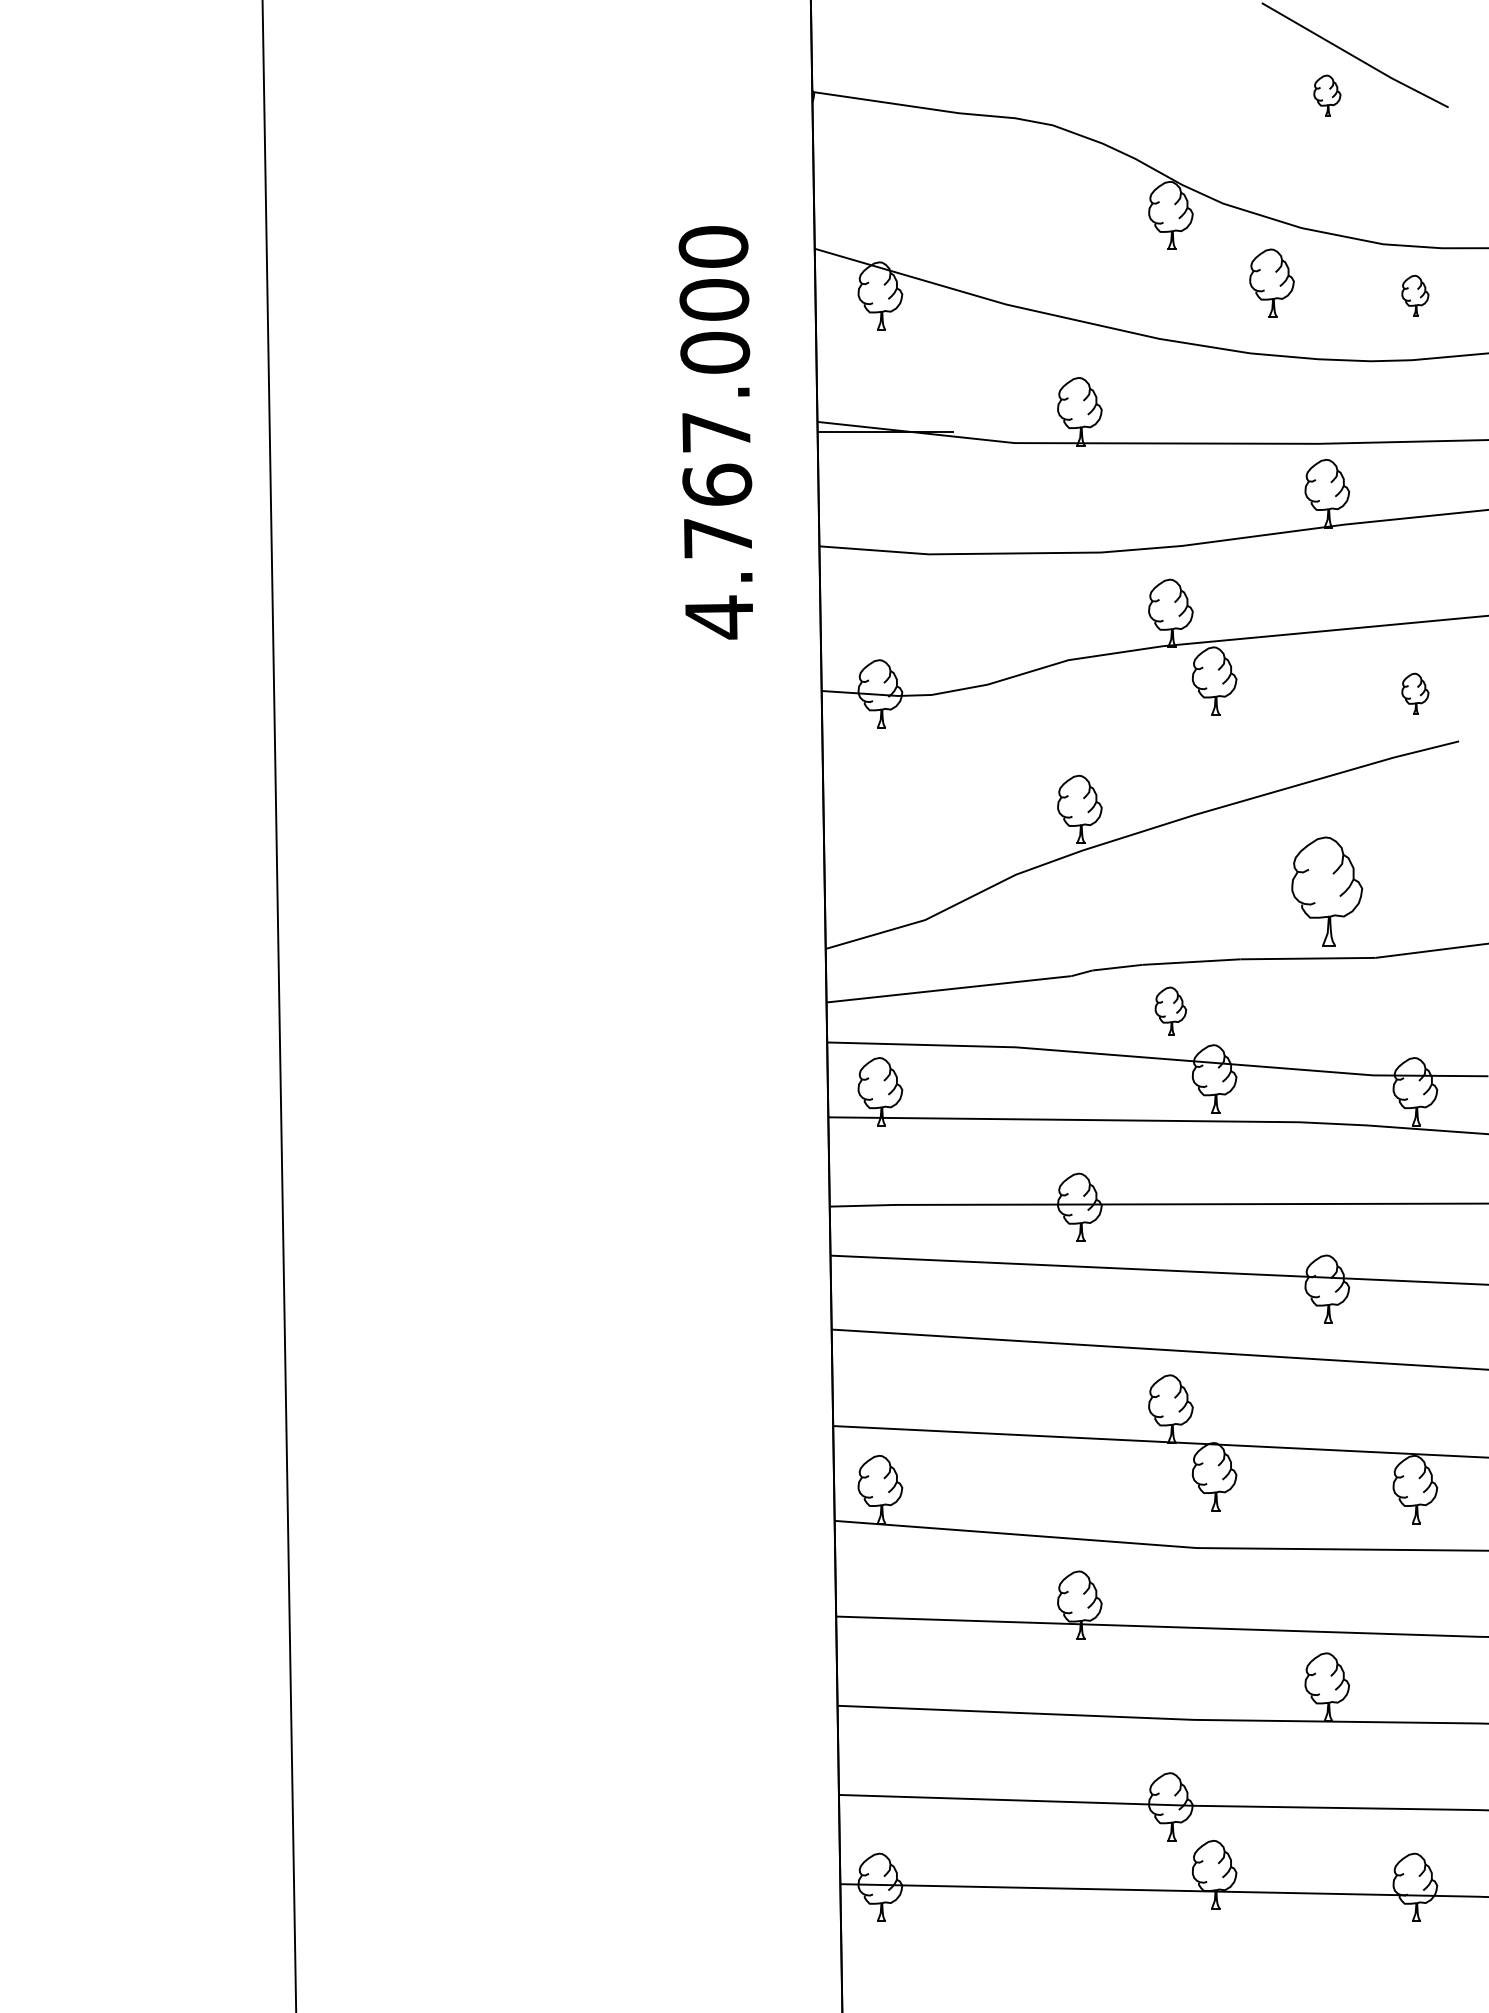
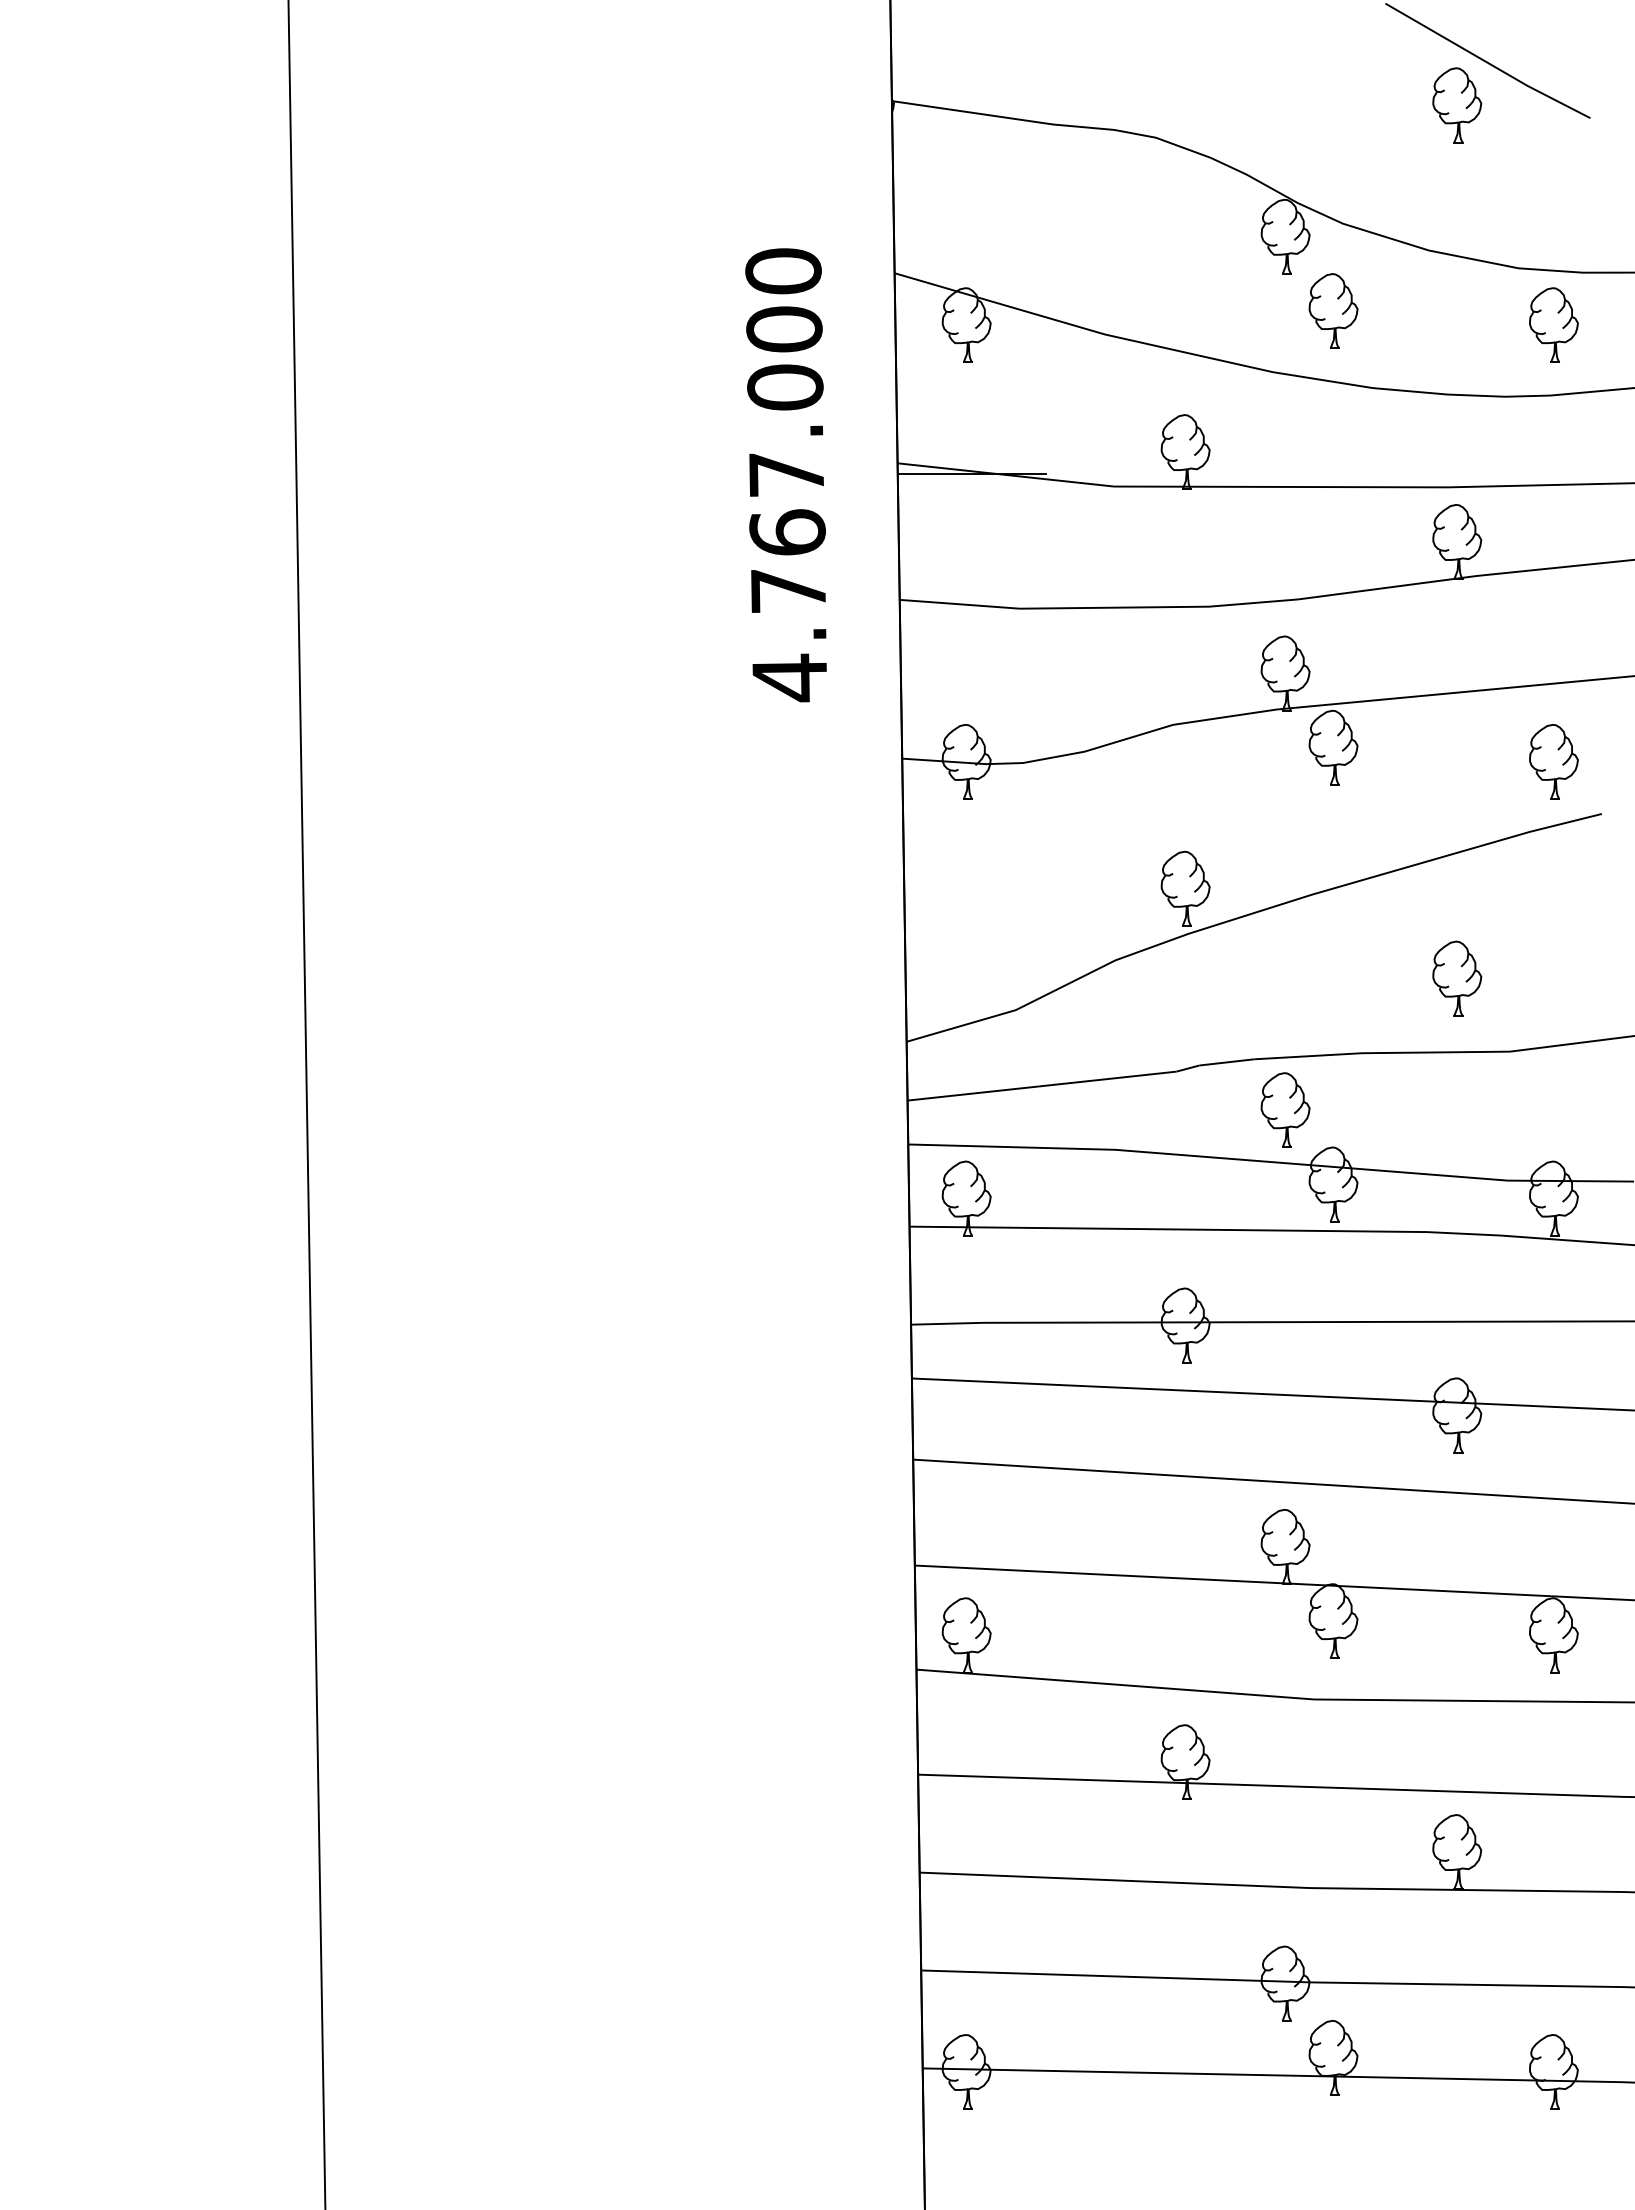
part: (1327, 95) -> (1457, 105), size x1.67
part: (1271, 282) -> (1333, 310), moved
part: (1414, 295) -> (1553, 324), size x1.67
part: (1414, 693) -> (1553, 761), size x1.67
part: (1327, 891) -> (1457, 978), size x0.62
part: (1170, 1010) -> (1285, 1109), size x1.43

